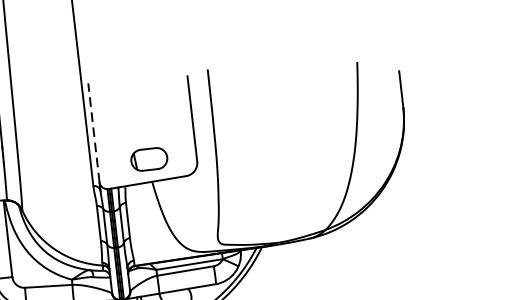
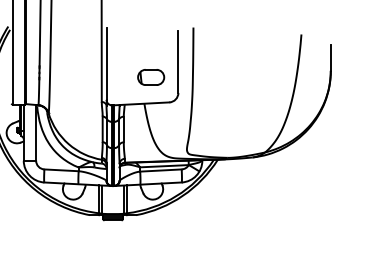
line: (93, 132) -> (106, 63), dashed -> solid
part: (149, 159) -> (151, 77), moved

